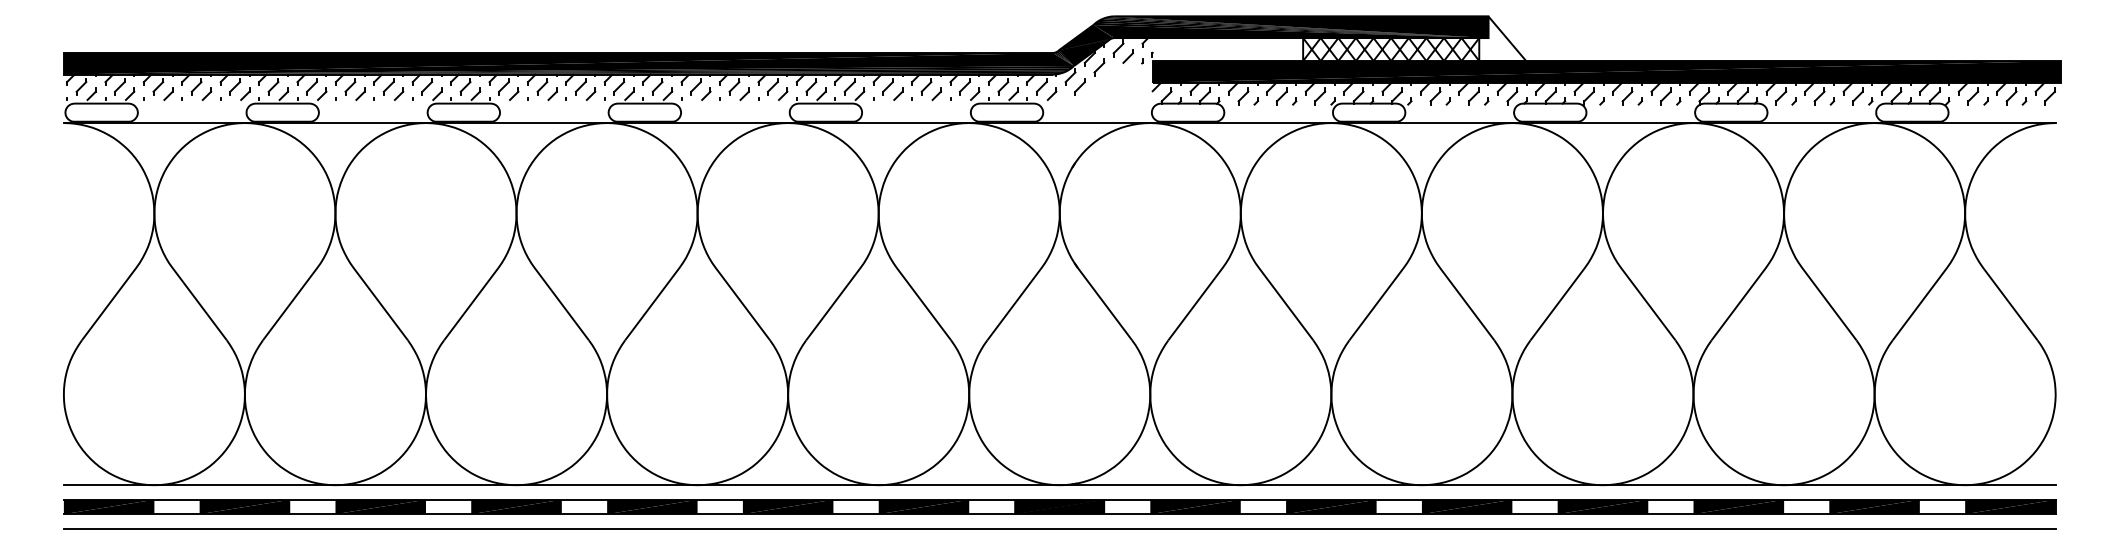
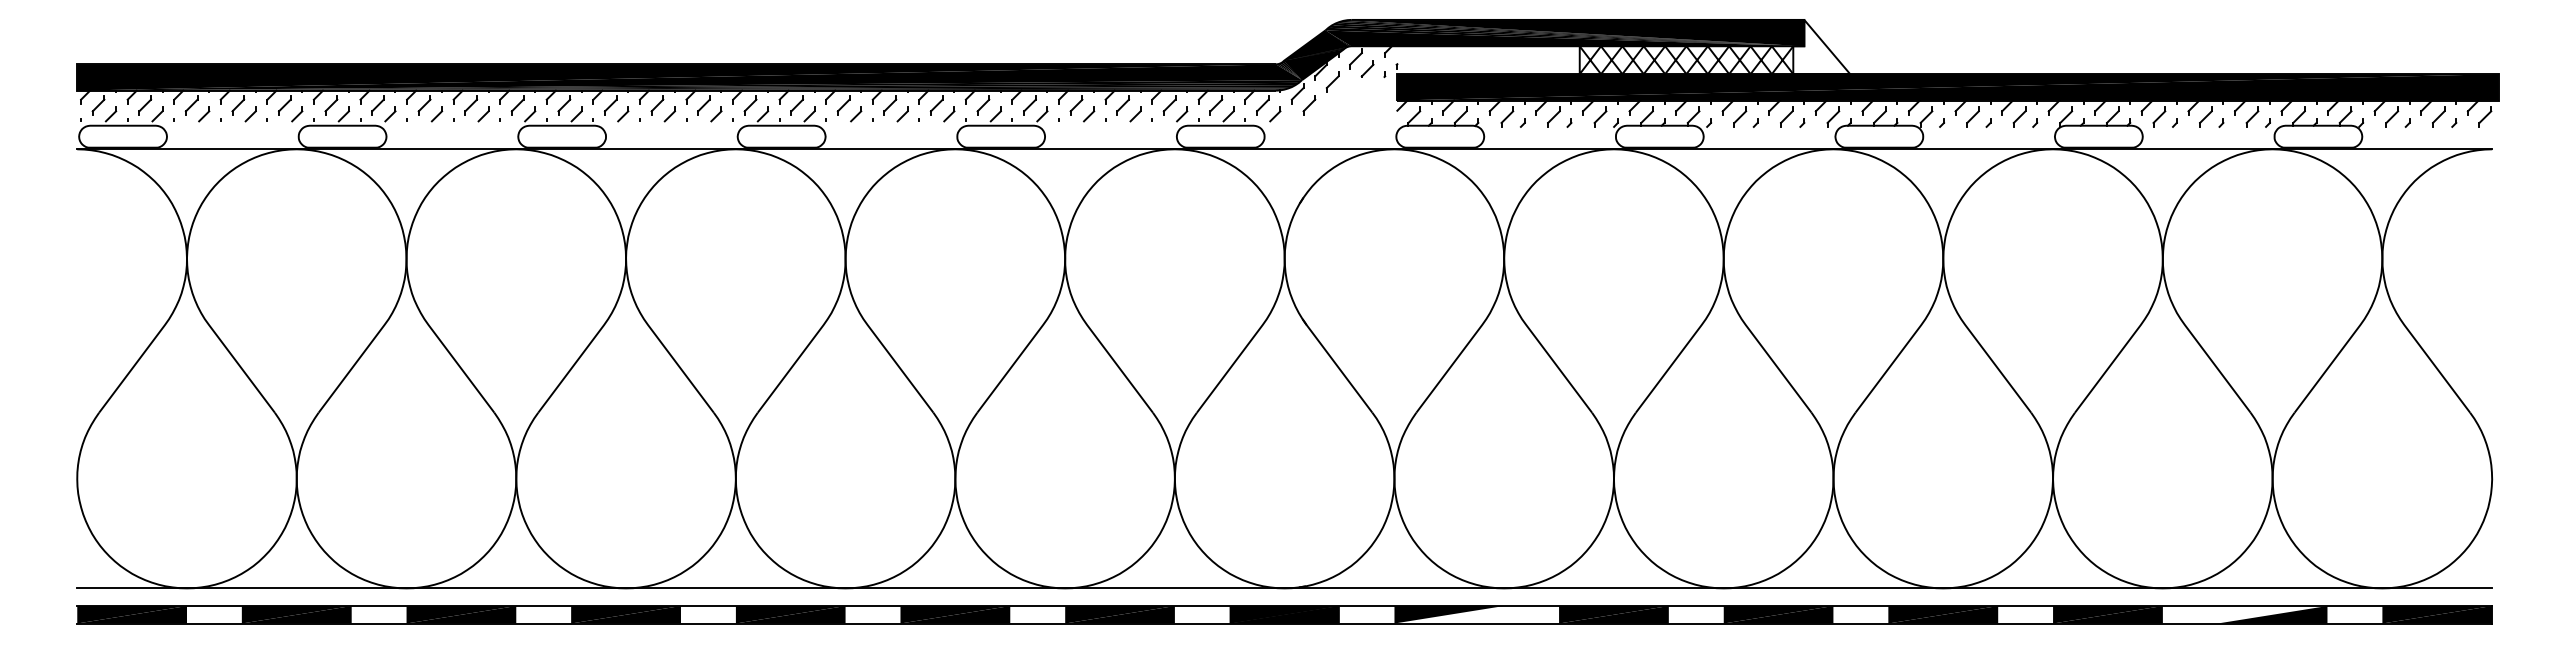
fill: (1195, 506) -> (1449, 614), removed
fill: (1874, 506) -> (2272, 614), removed
line: (1059, 529) -> (1284, 641), removed

